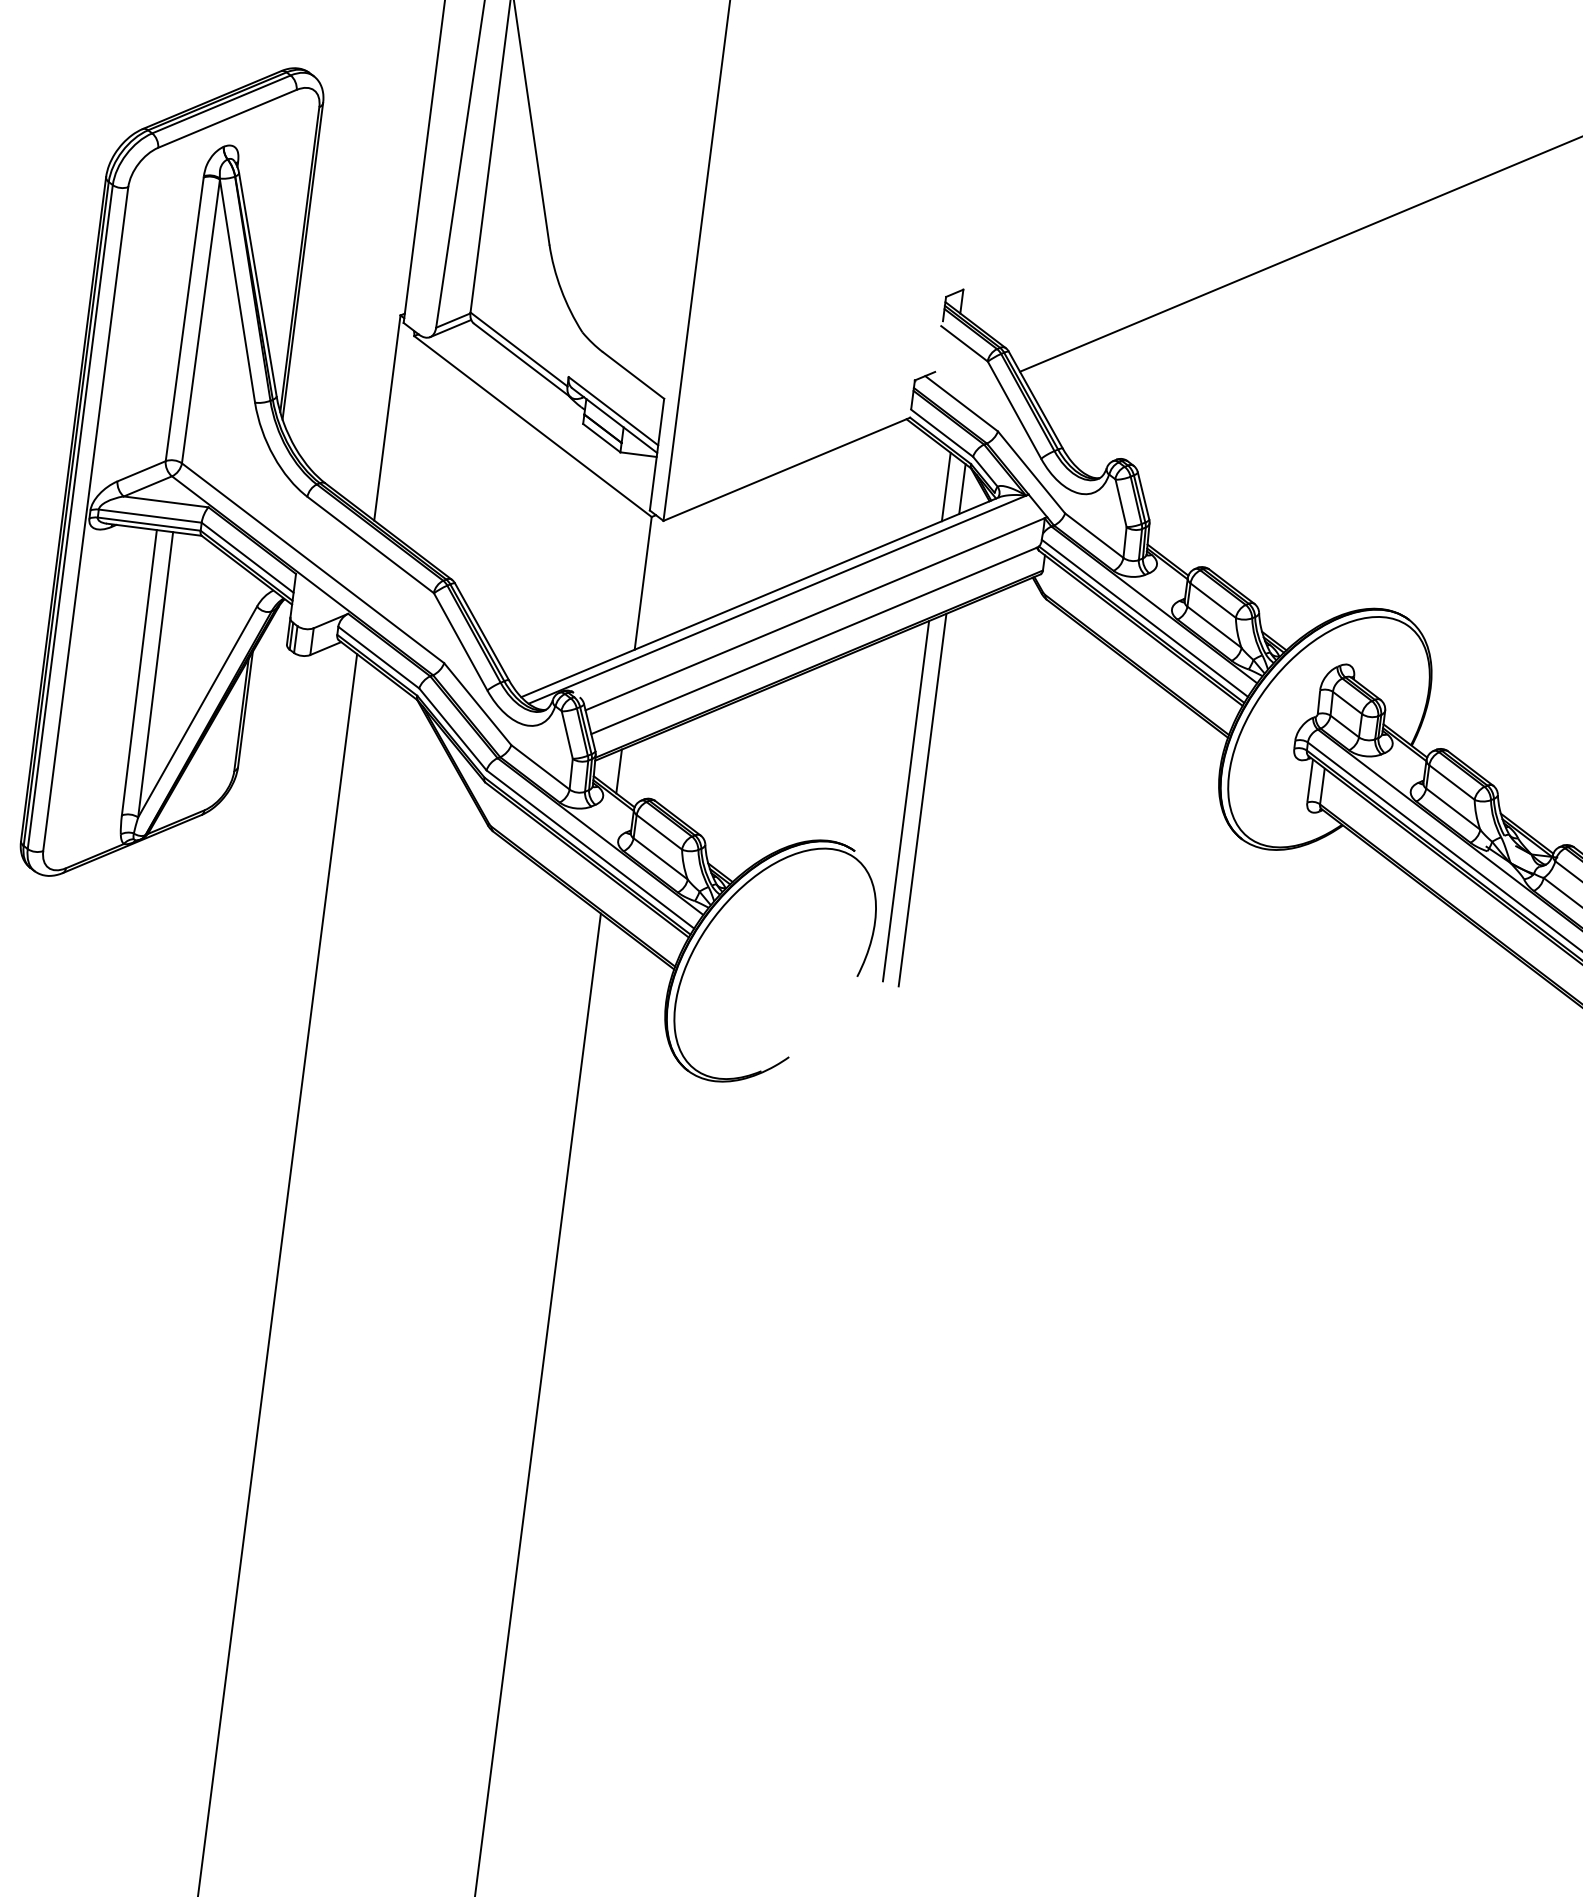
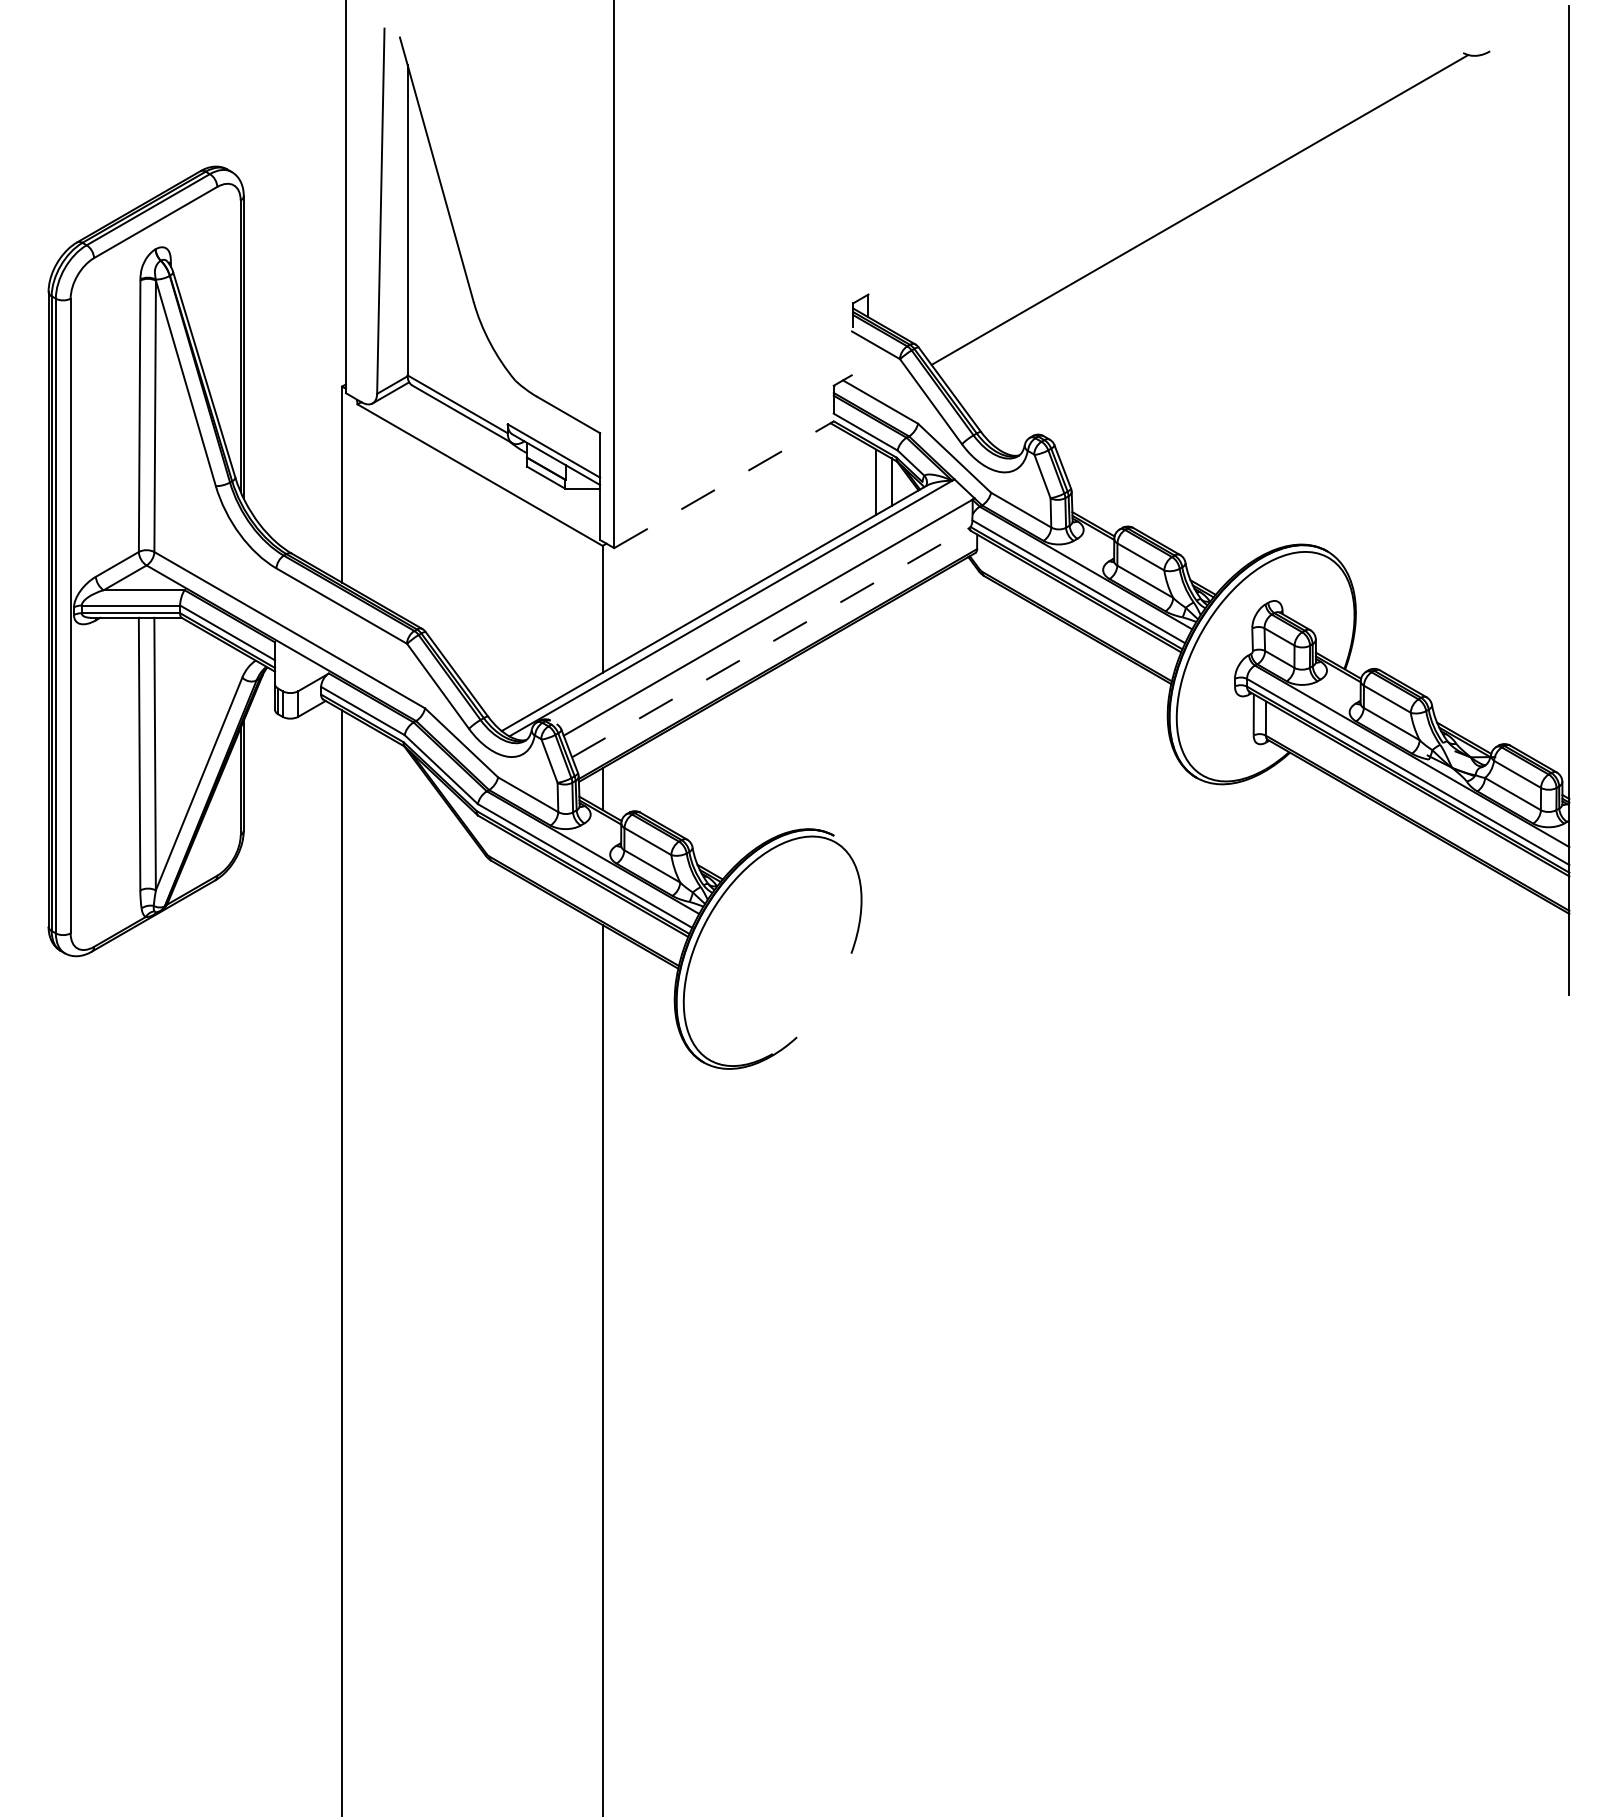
line: (787, 469) -> (724, 484), solid -> dashed
line: (815, 640) -> (771, 642), solid -> dashed
line: (922, 800) -> (891, 779), removed
line: (906, 801) -> (876, 782), removed

